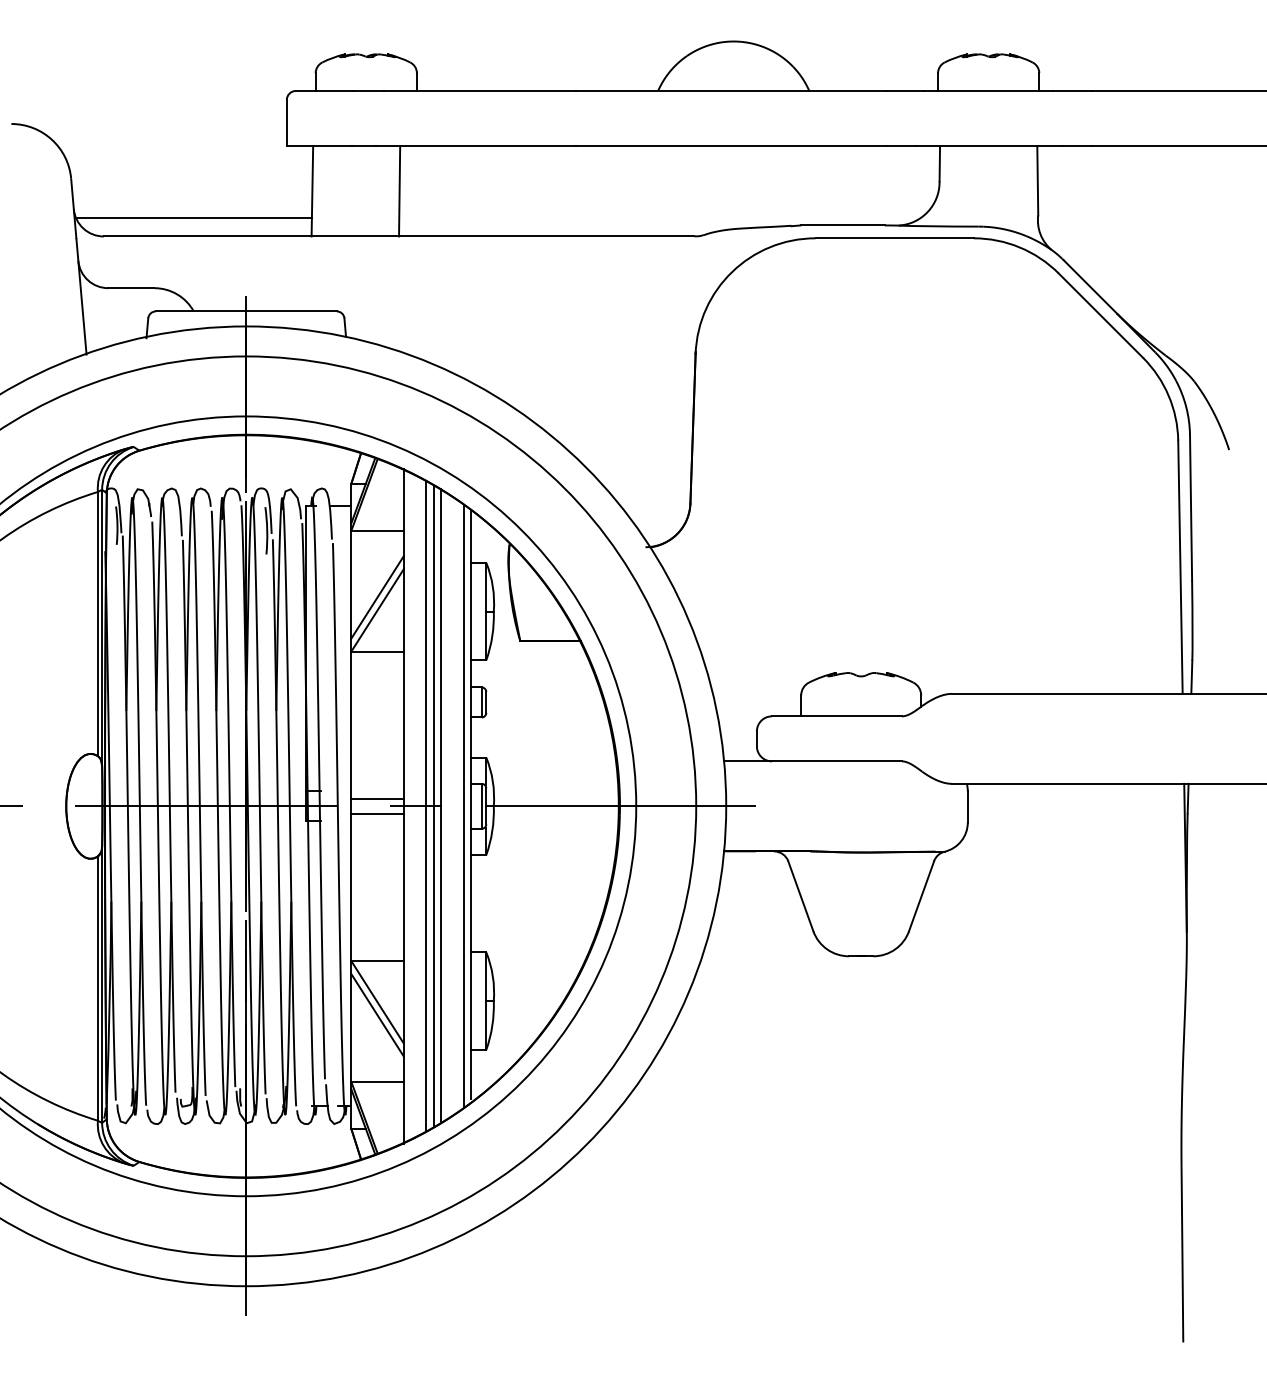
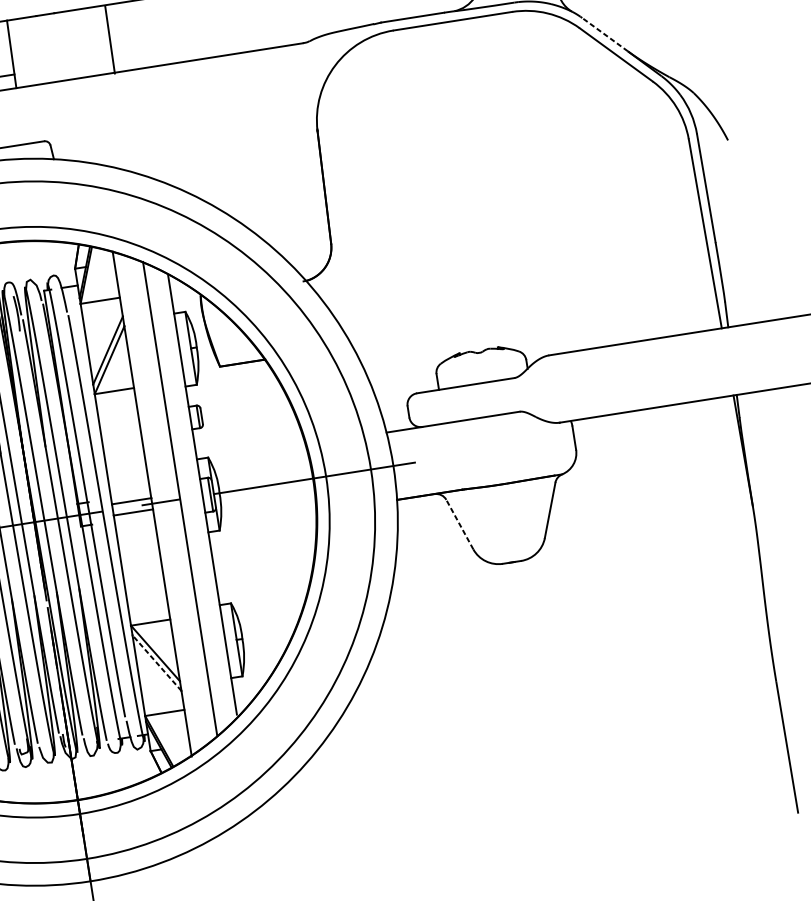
line: (399, 191) -> (109, 39), moved
line: (1090, 286) -> (605, 34), solid -> dashed
line: (426, 805) -> (169, 500), removed
line: (433, 805) -> (174, 499), removed
line: (463, 806) -> (196, 496), removed
line: (800, 895) -> (459, 524), solid -> dashed
line: (377, 1015) -> (157, 663), solid -> dashed

